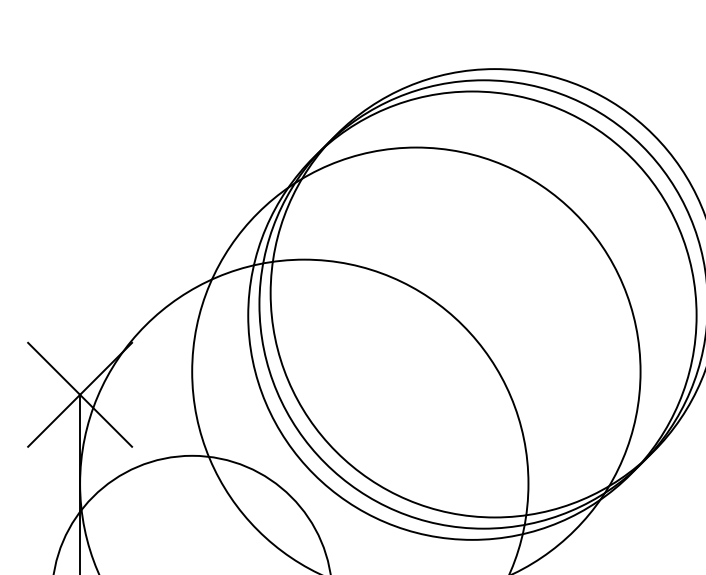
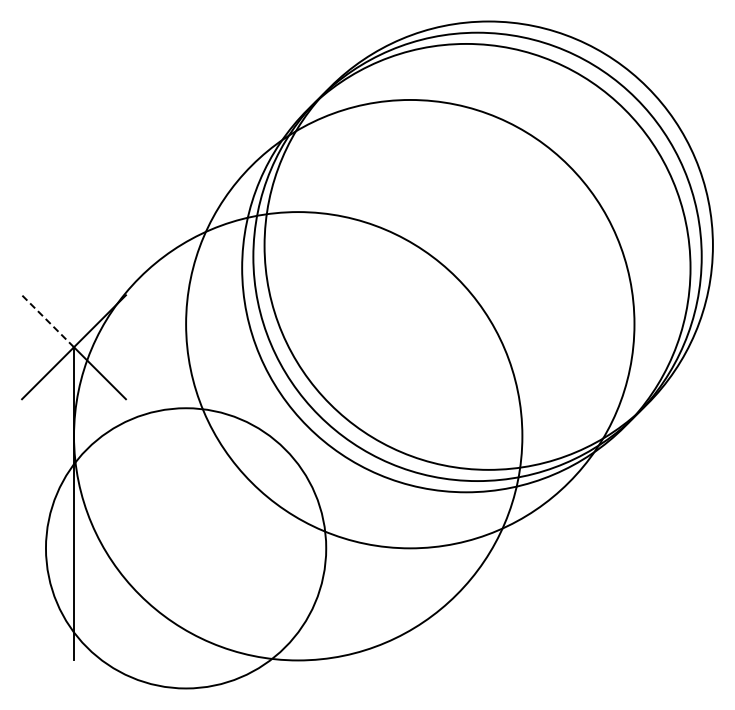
line: (54, 369) -> (48, 321), solid -> dashed

